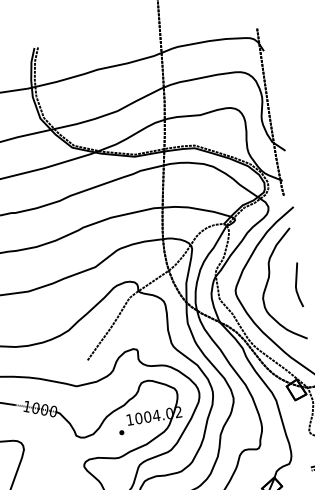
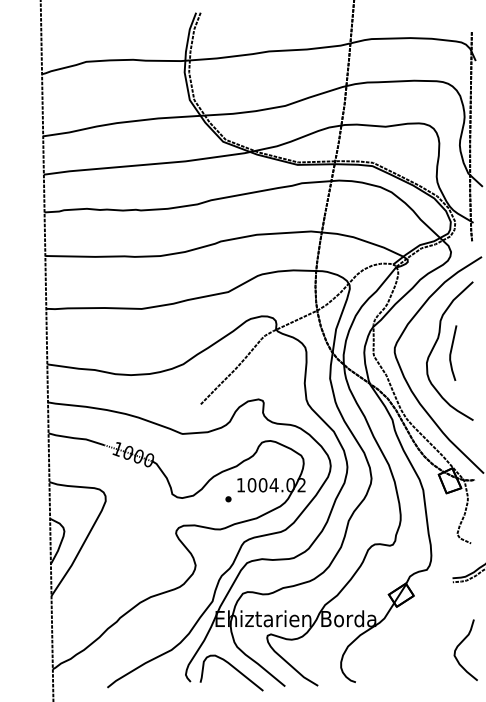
line: (296, 284) -> (451, 352), moved

